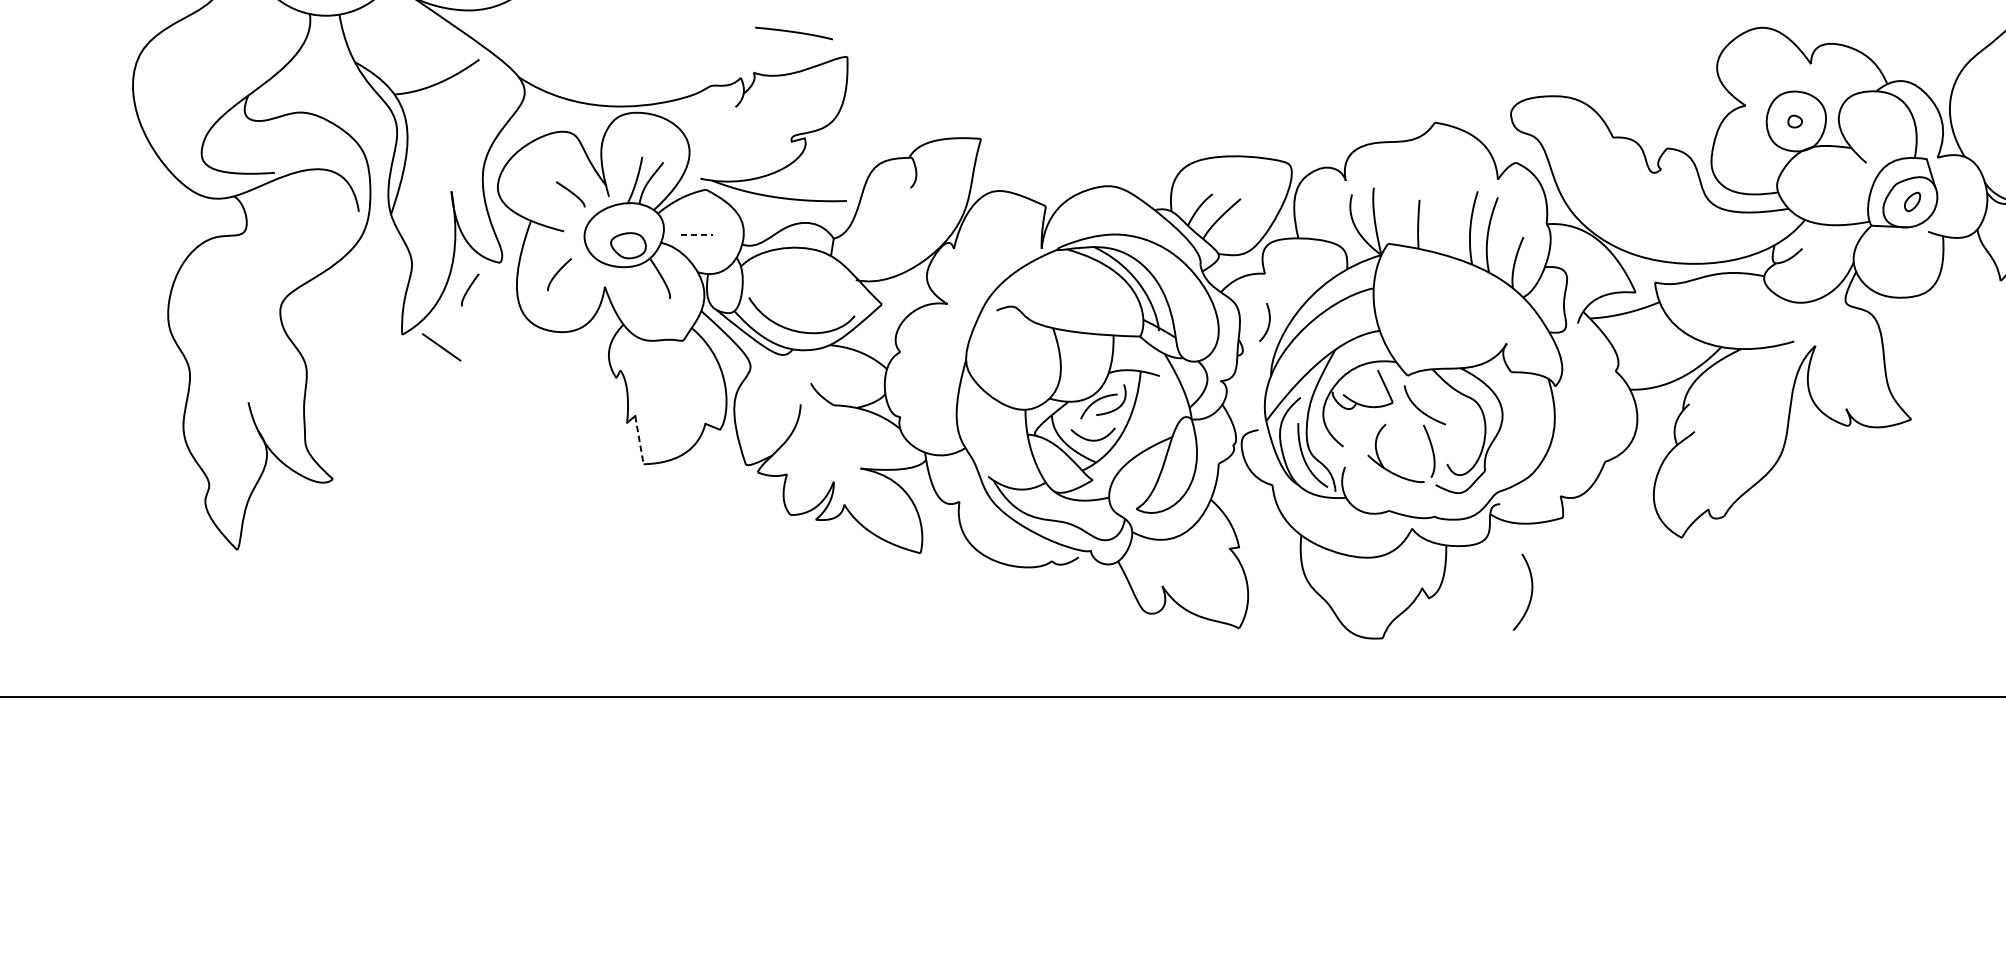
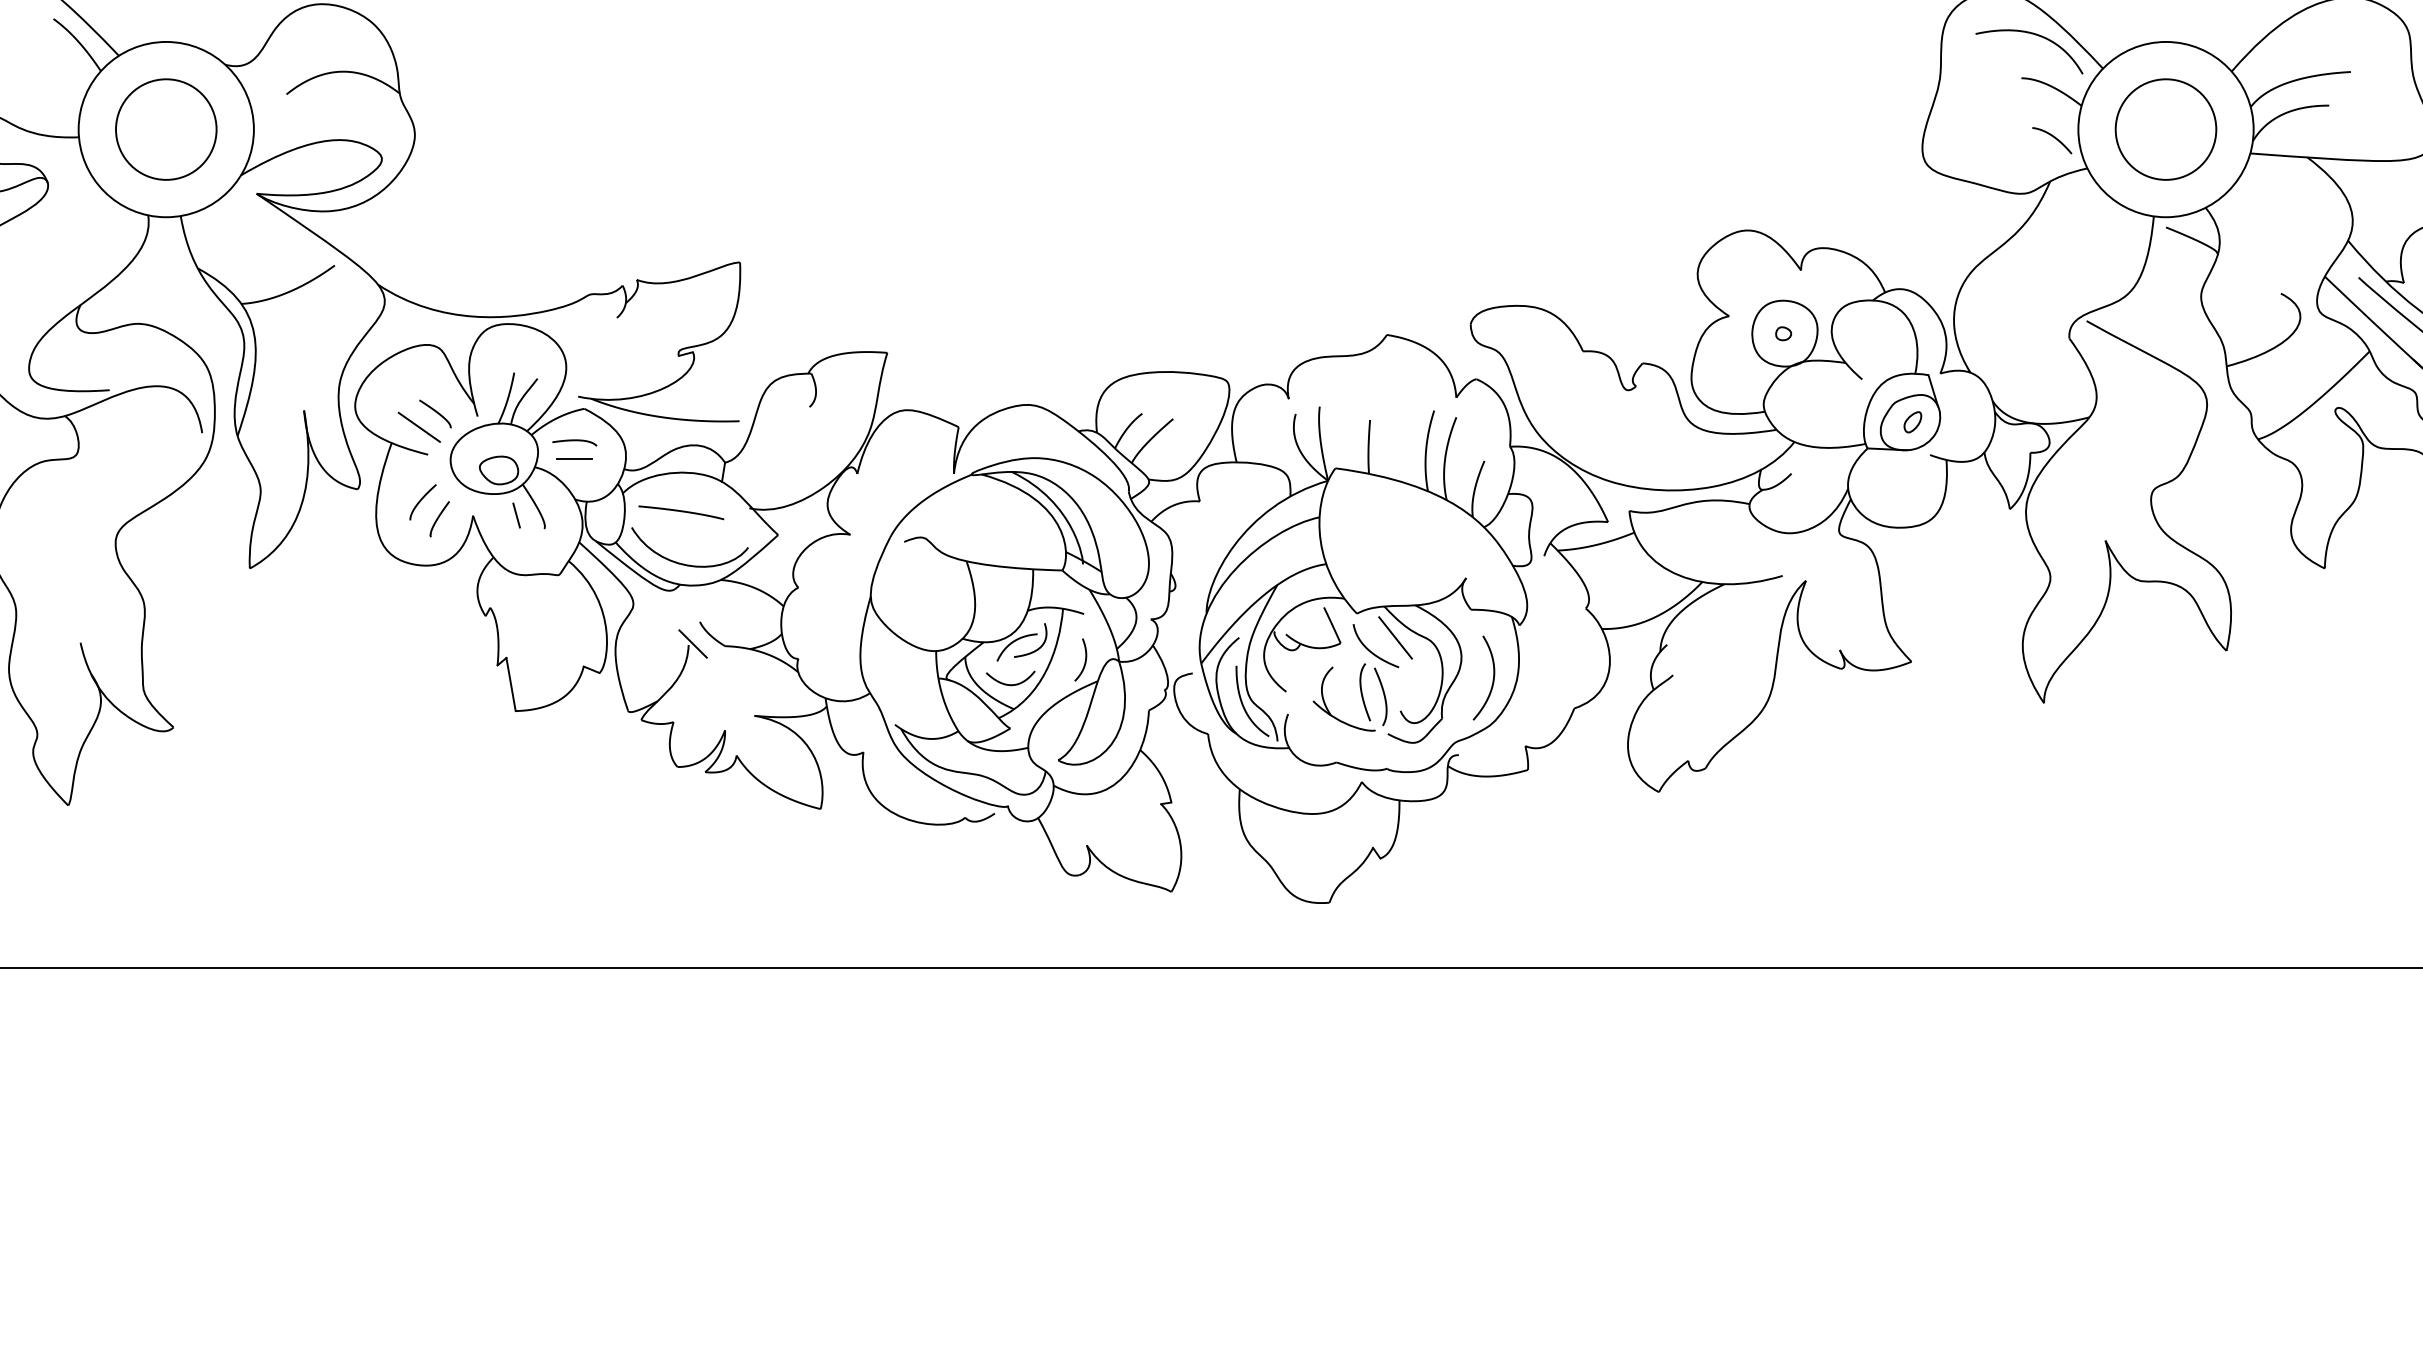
curve: (794, 33) -> (681, 512), moved
curve: (697, 219) -> (574, 441), added
line: (697, 234) -> (574, 458), dashed -> solid
line: (644, 286) -> (516, 515), added
curve: (469, 290) -> (438, 519), moved
curve: (1268, 323) -> (1084, 661), moved
line: (440, 346) -> (418, 426), moved
line: (1442, 397) -> (1395, 637), added
line: (804, 402) -> (692, 643), added
line: (639, 440) -> (511, 684), dashed -> solid
curve: (1412, 447) -> (1362, 692), added
curve: (1530, 593) -> (1492, 679), moved

